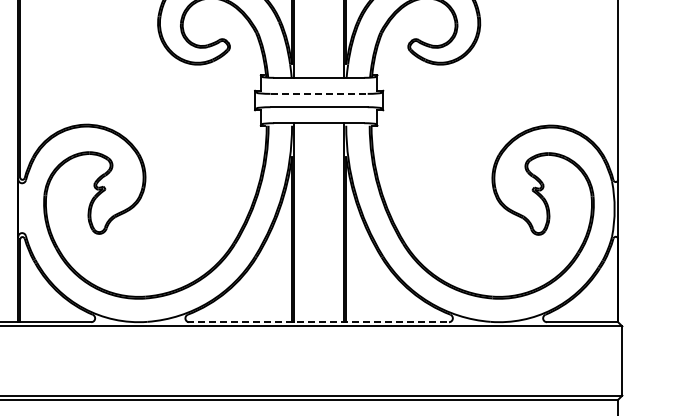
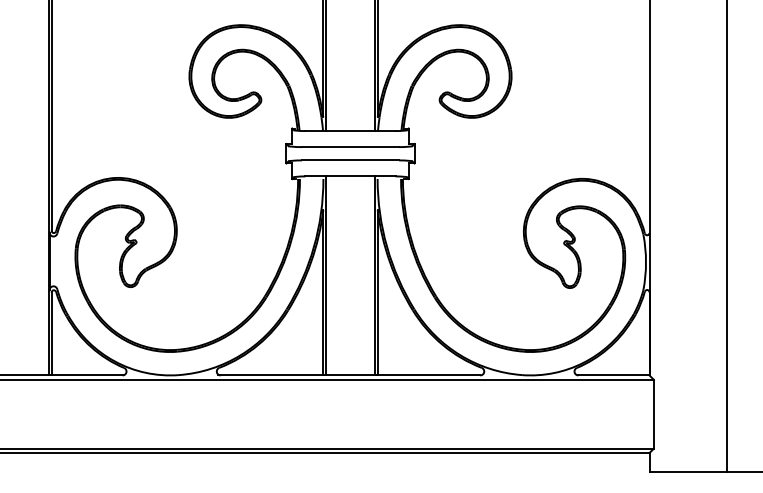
line: (319, 94) -> (350, 147), dashed -> solid
line: (318, 322) -> (349, 375), dashed -> solid

